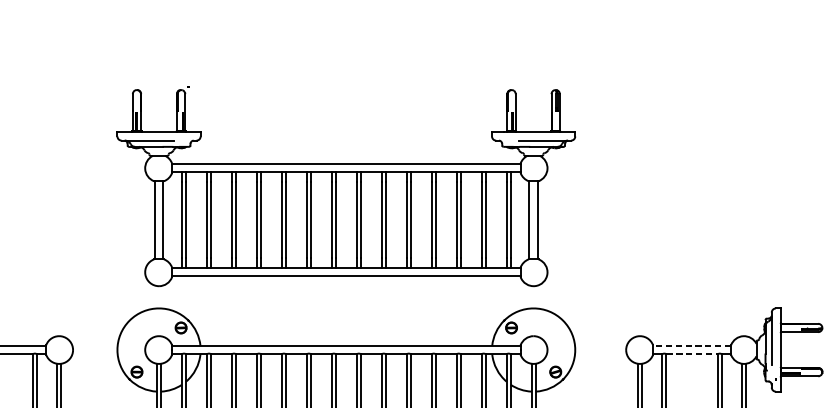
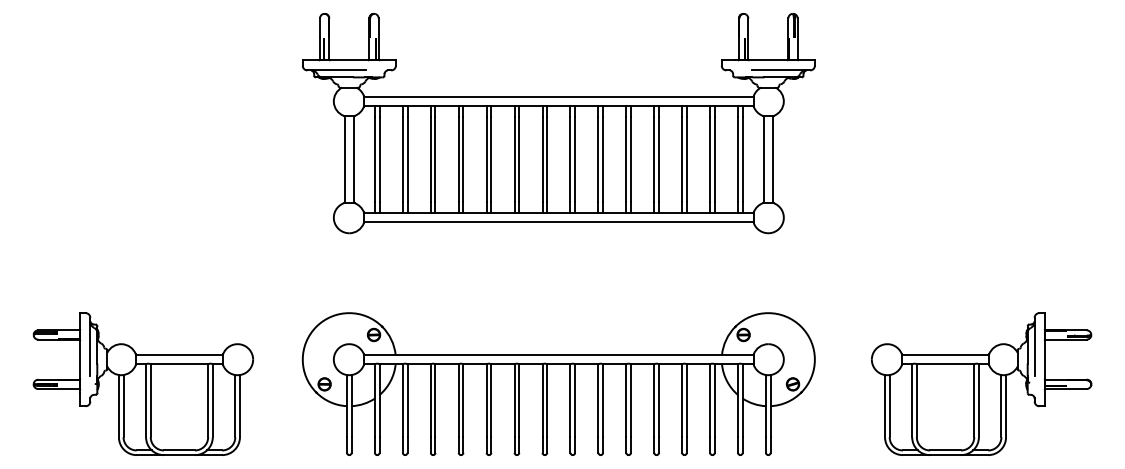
part: (346, 188) -> (558, 123), moved
line: (692, 346) -> (945, 355), dashed -> solid
line: (692, 354) -> (945, 364), dashed -> solid

